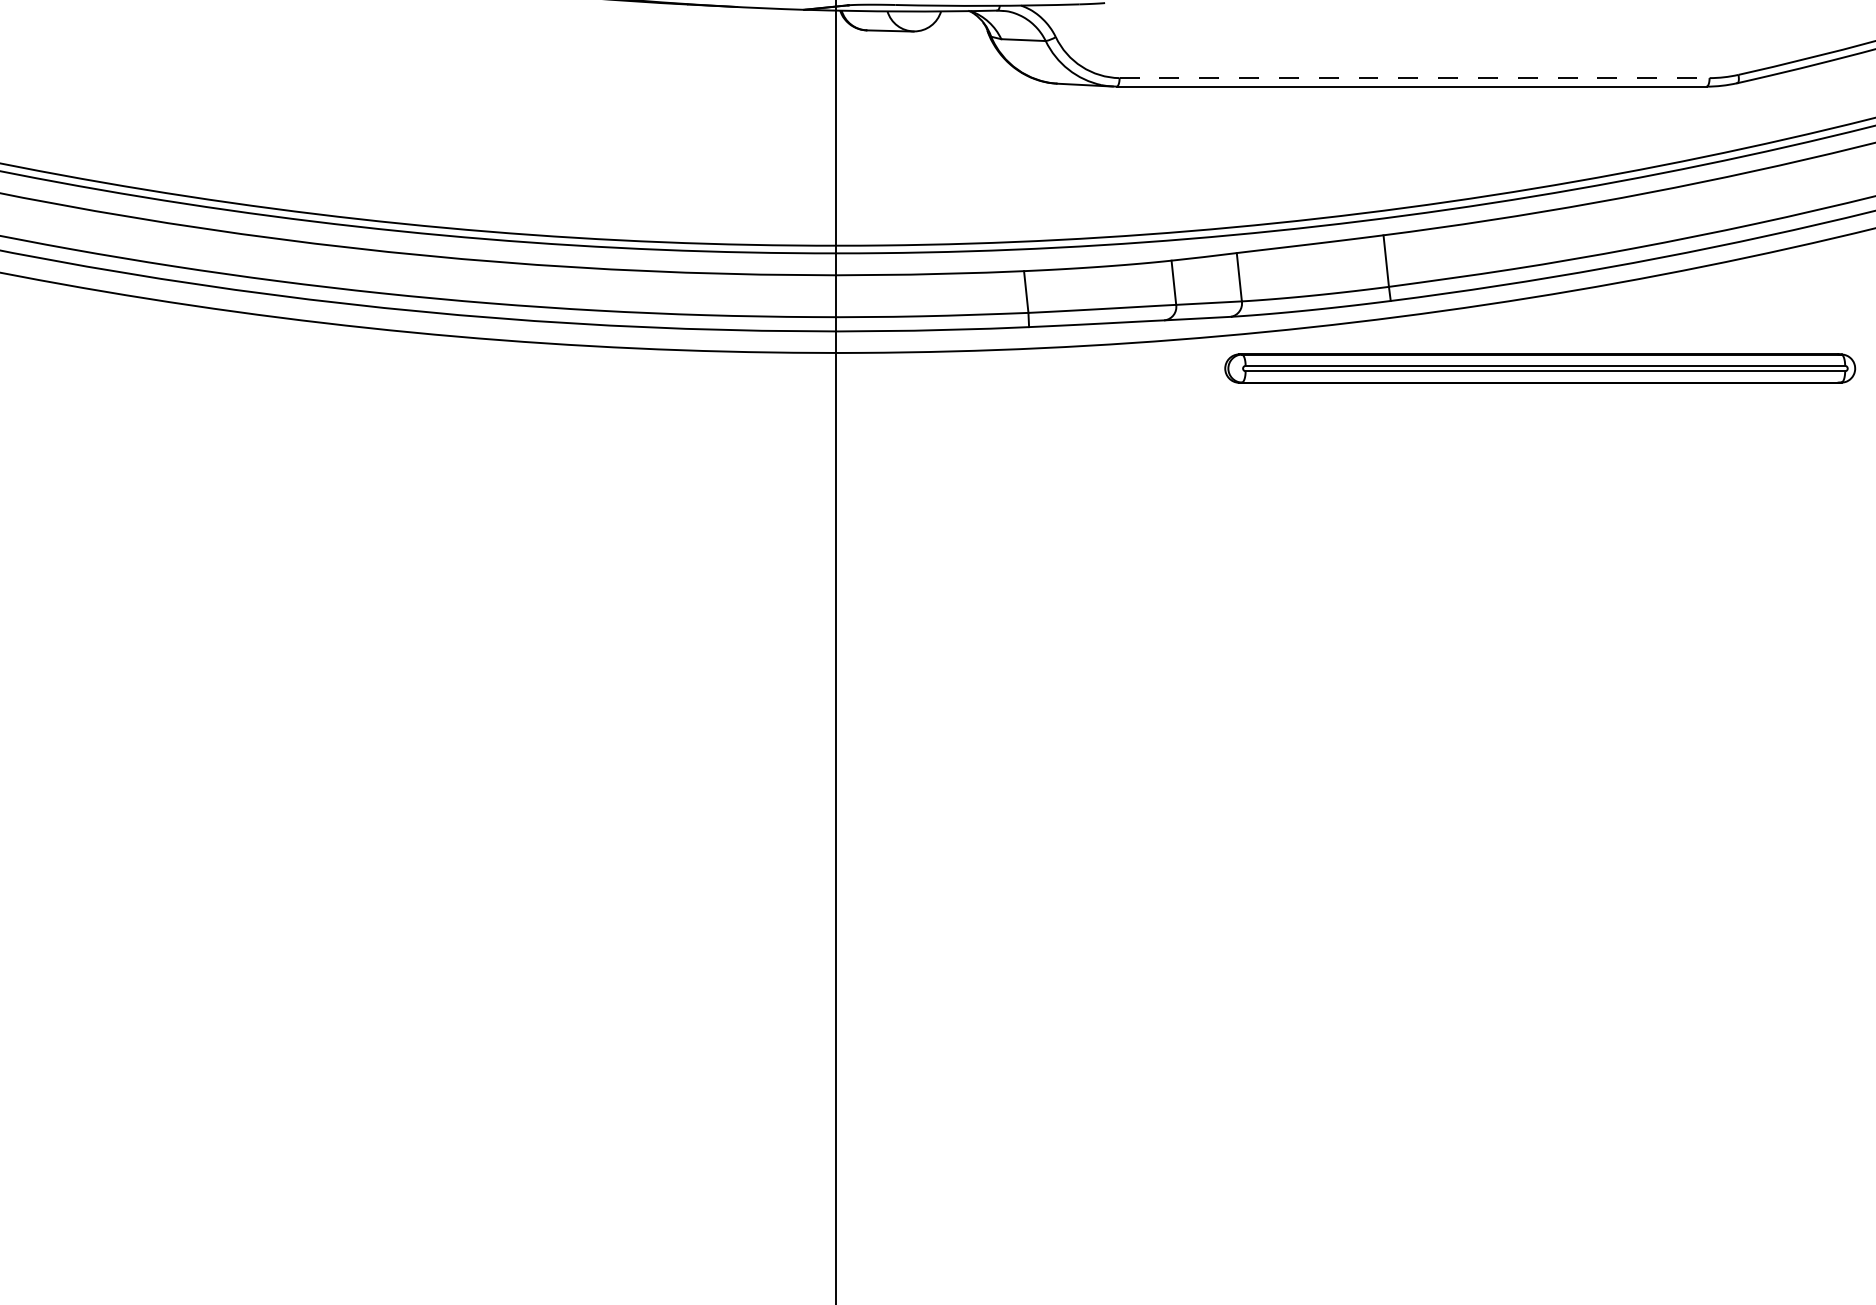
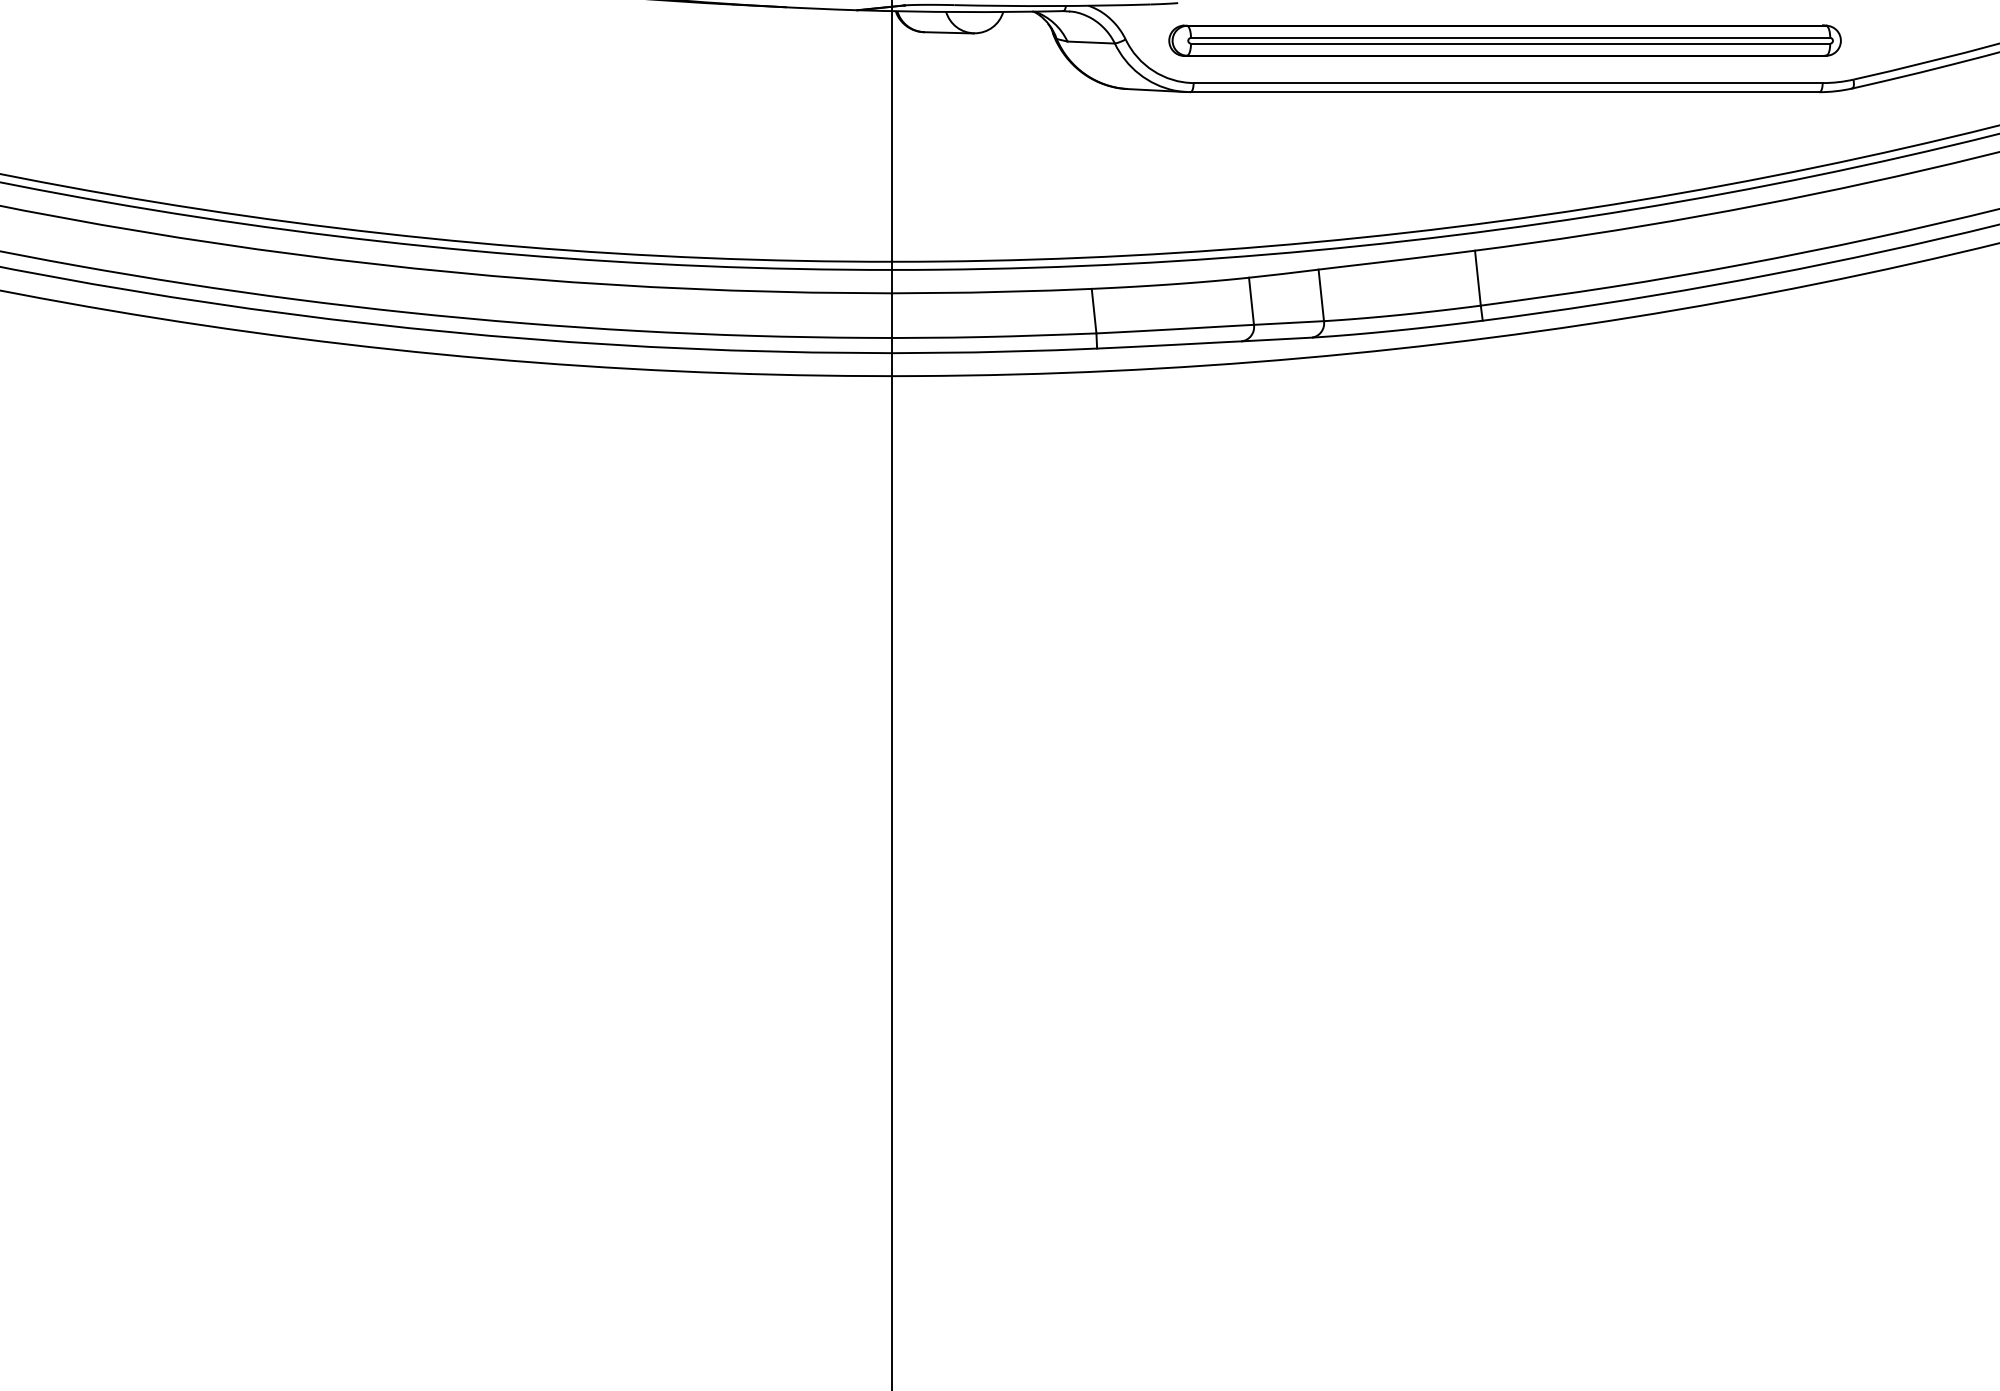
line: (1414, 78) -> (1508, 83), dashed -> solid
part: (1539, 368) -> (1504, 40), moved

